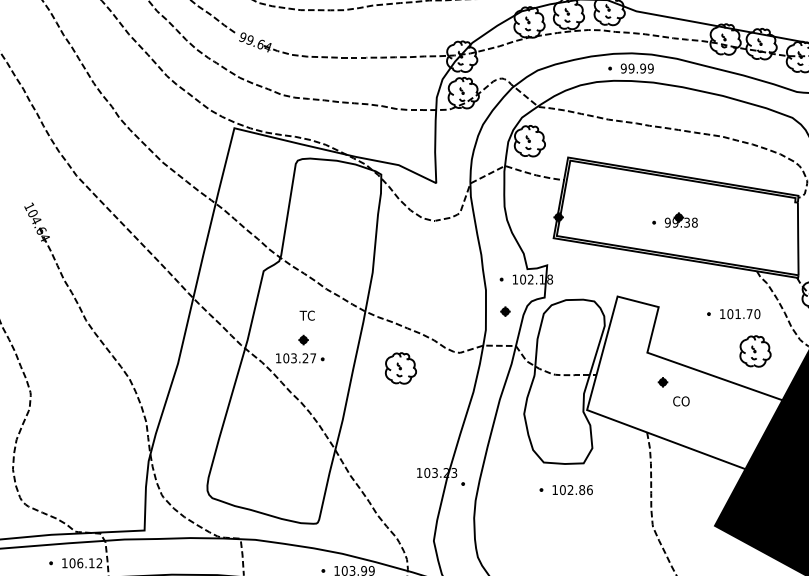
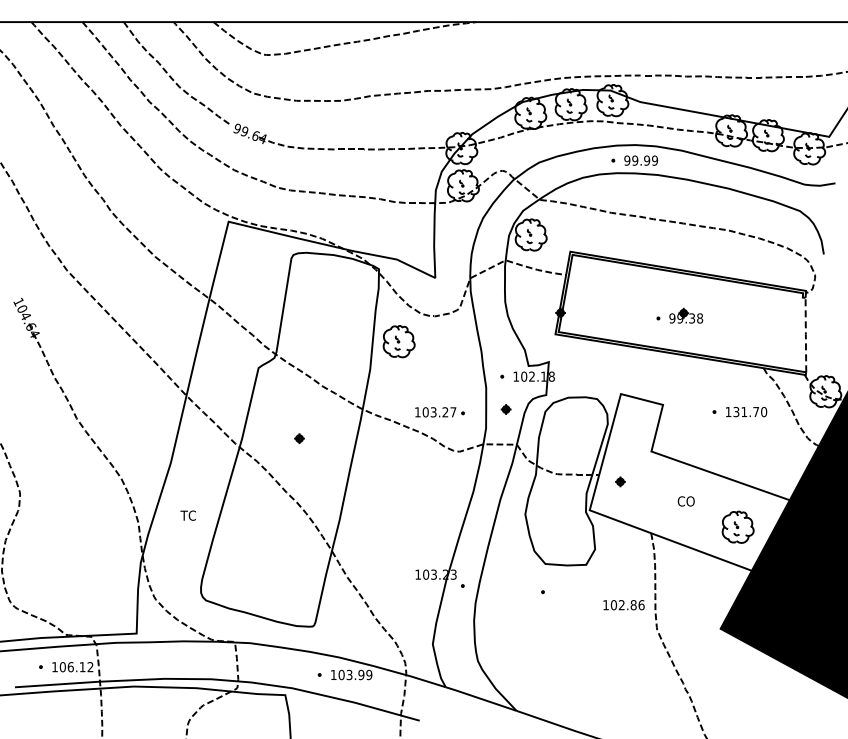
line: (797, 238) -> (805, 334), solid -> dashed
text: (730, 314) -> (736, 412), 101.70 -> 131.70
text: (306, 315) -> (187, 515), moved
part: (754, 350) -> (737, 526), moved
part: (299, 358) -> (439, 412), moved
part: (400, 368) -> (398, 341), moved
part: (663, 381) -> (620, 481), moved
text: (572, 490) -> (623, 605), moved

